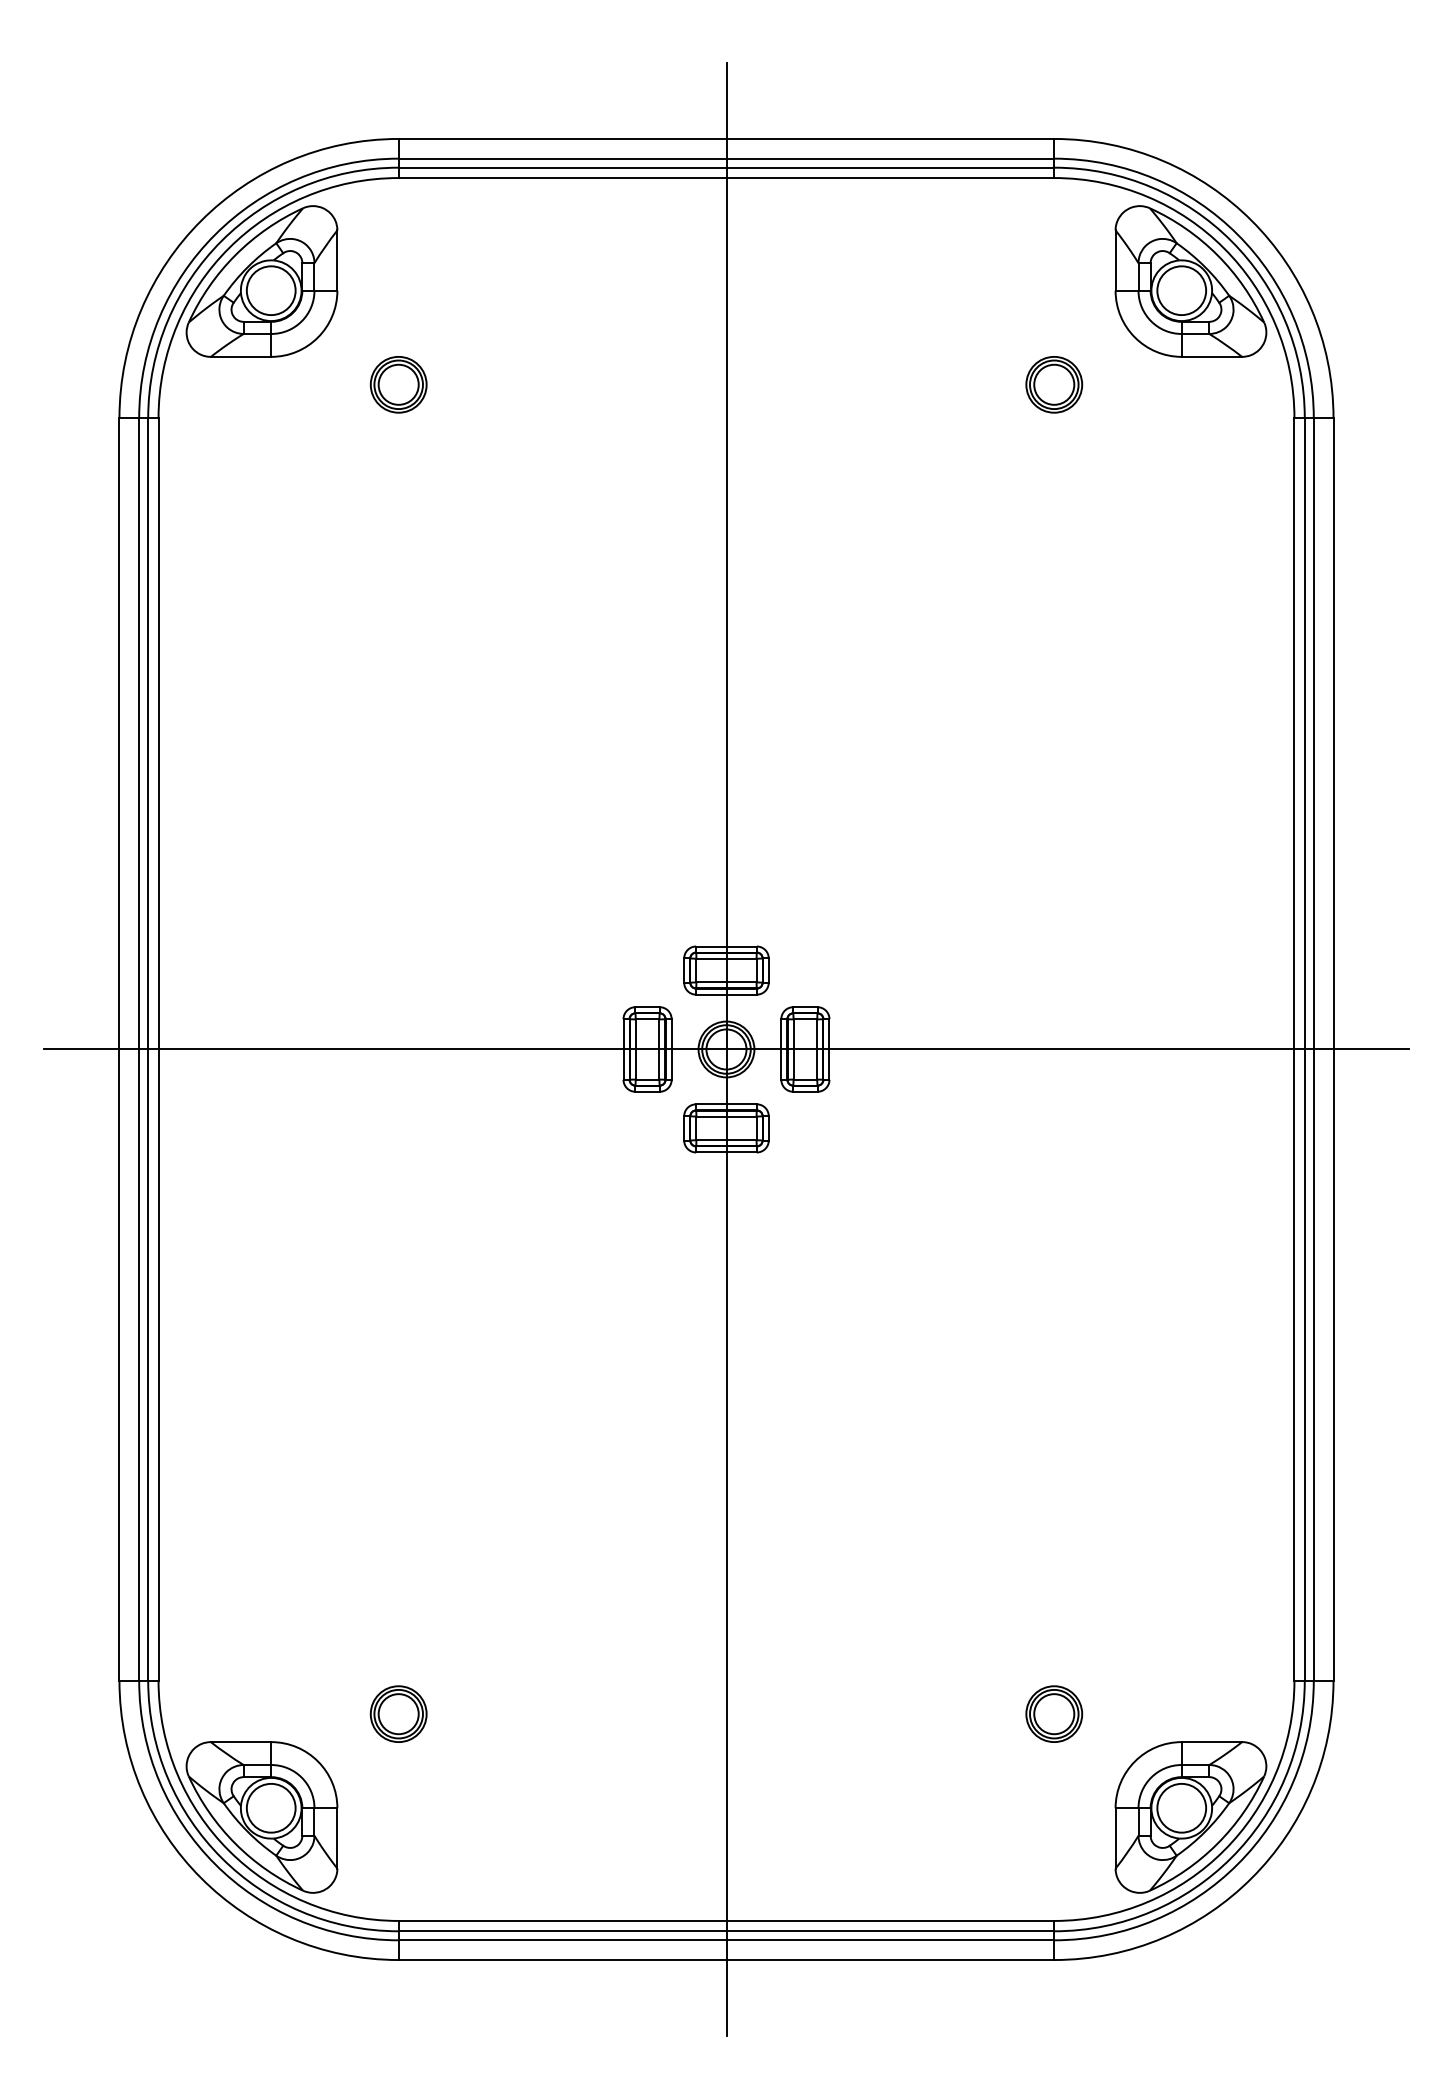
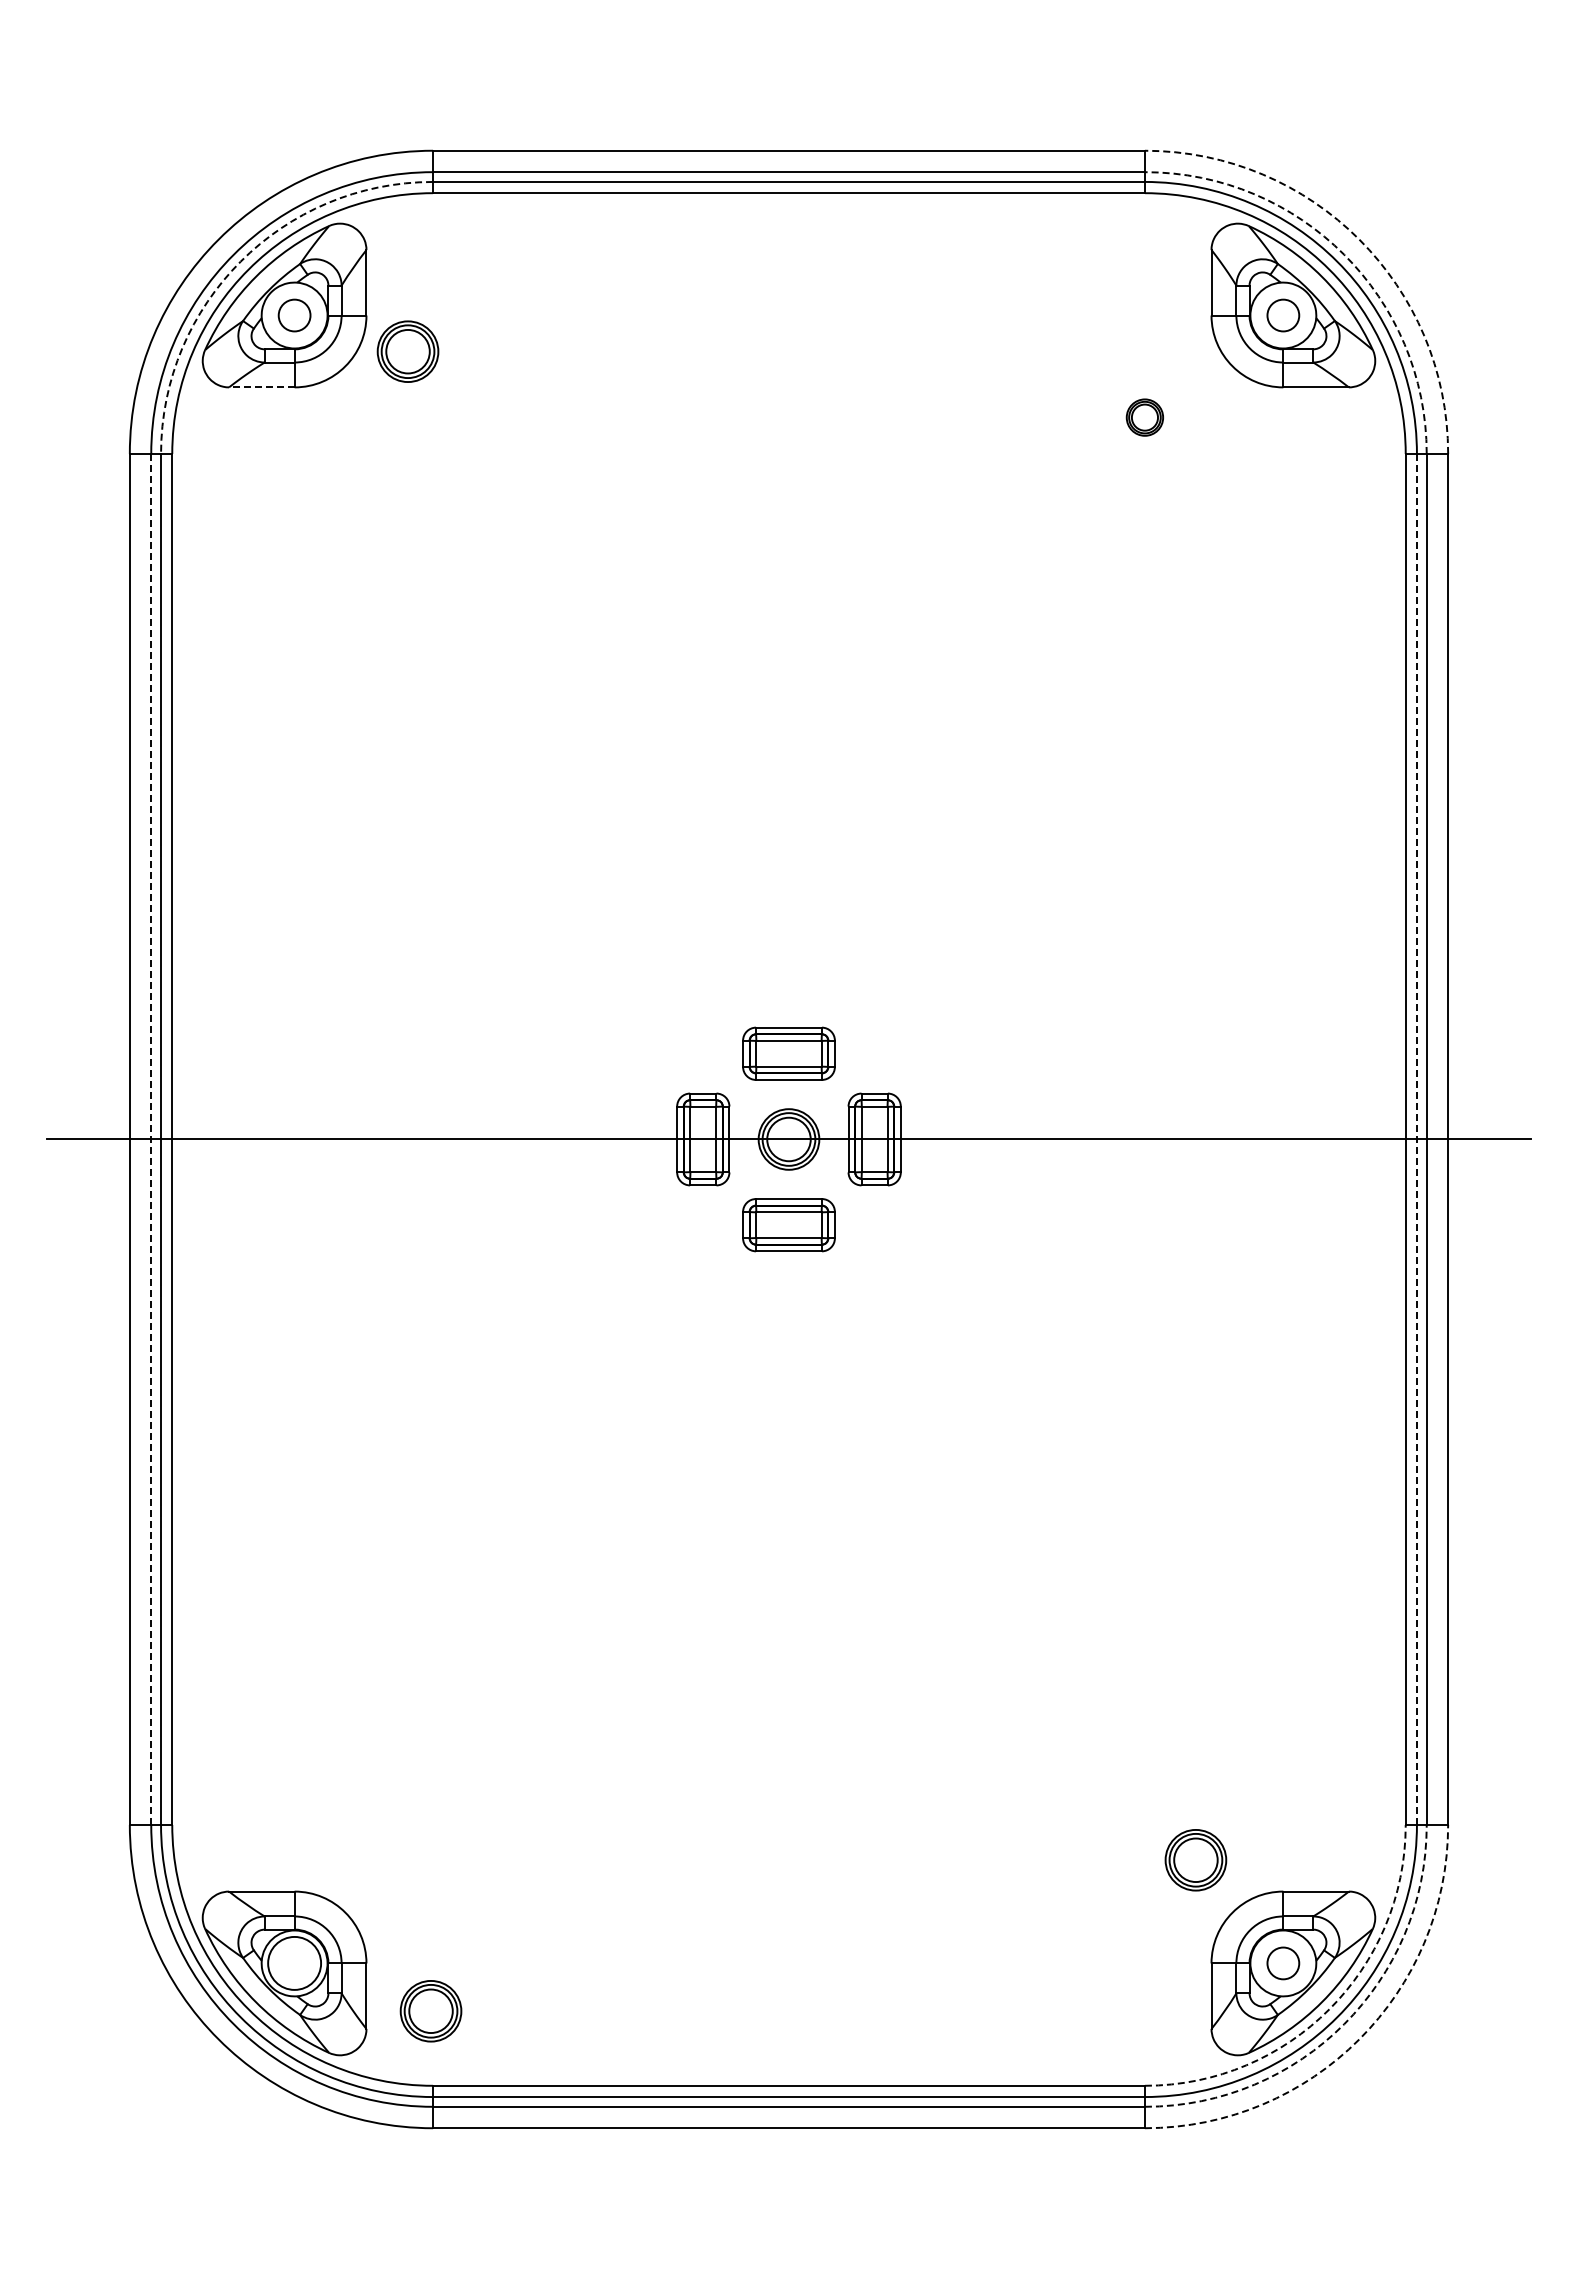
arc: (1251, 220) -> (1359, 239), solid -> dashed
arc: (1238, 234) -> (1344, 254), solid -> dashed
arc: (221, 240) -> (240, 261), solid -> dashed
circle: (271, 290) -> (294, 315), size x0.6
circle: (1180, 290) -> (1282, 315), size x0.6
line: (240, 356) -> (261, 387), solid -> dashed
part: (398, 384) -> (407, 351), moved
part: (1053, 384) -> (1144, 417), size x0.6
line: (139, 1049) -> (151, 1139), solid -> dashed
line: (726, 1049) -> (788, 1139), removed
line: (1304, 1049) -> (1416, 1139), solid -> dashed
part: (398, 1714) -> (430, 2011), moved
part: (1053, 1714) -> (1195, 1860), moved
circle: (1180, 1807) -> (1282, 1962), size x0.6
arc: (1224, 1850) -> (1329, 2009), solid -> dashed
arc: (1238, 1864) -> (1344, 2024), solid -> dashed
arc: (1251, 1878) -> (1359, 2039), solid -> dashed

